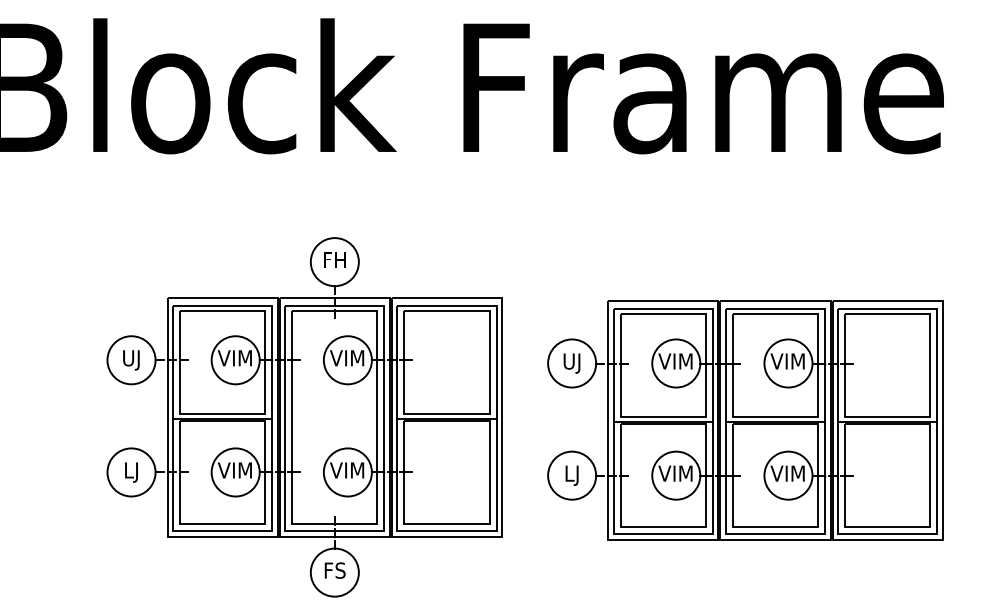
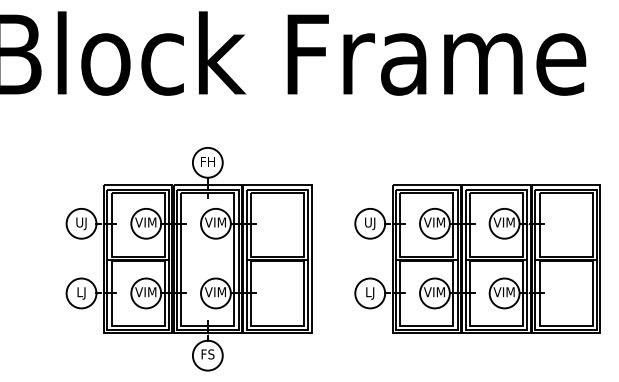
part: (744, 419) -> (477, 258), moved

